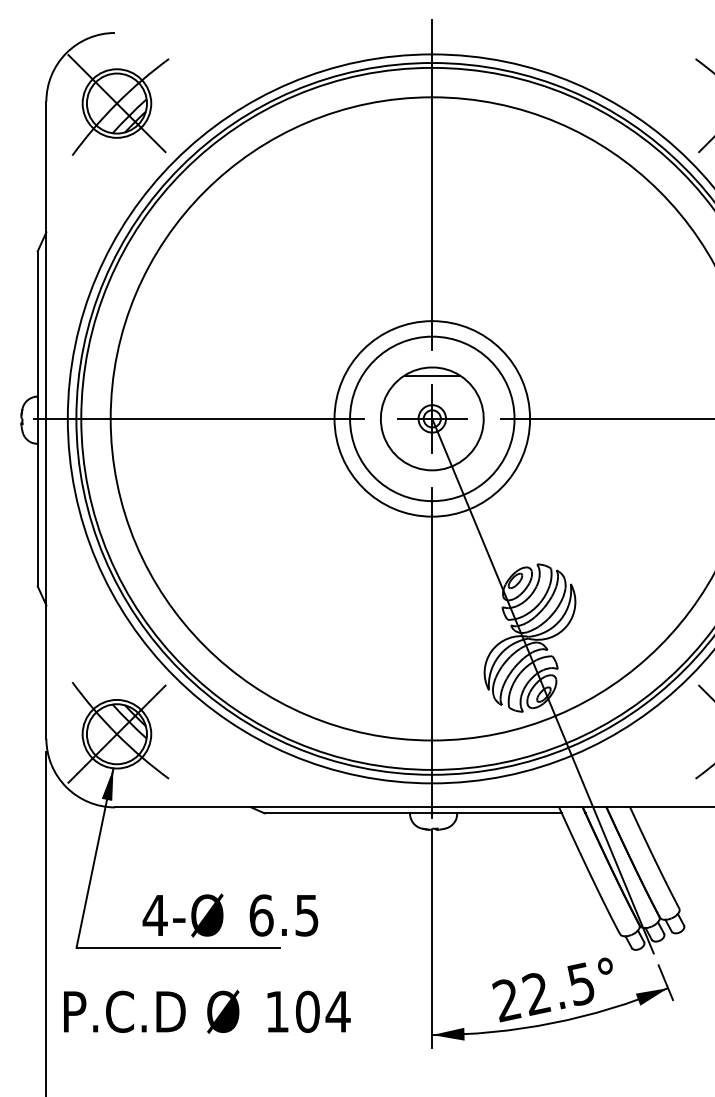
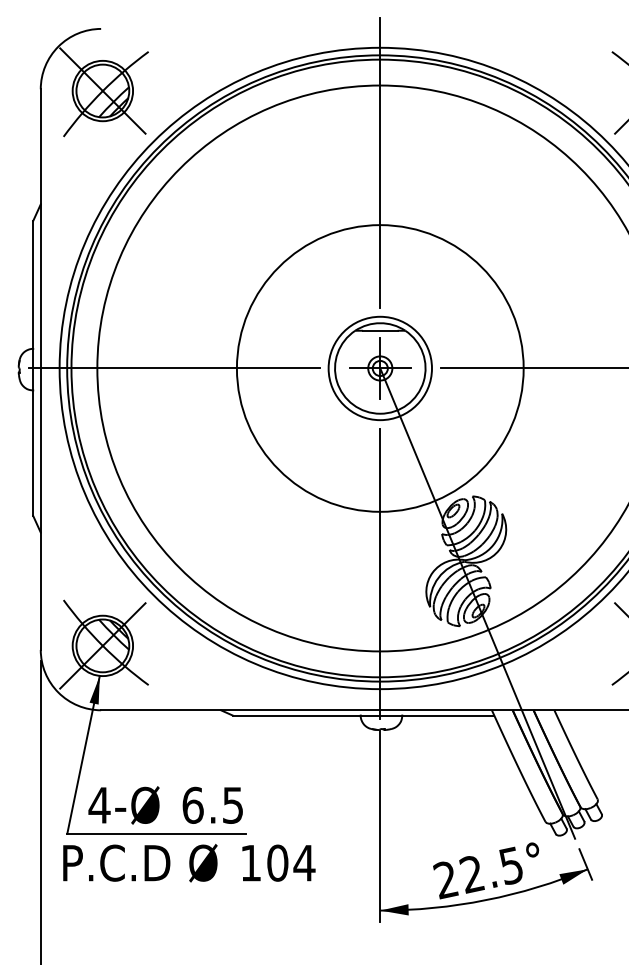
circle: (431, 418) -> (379, 368), size x1.67
circle: (432, 418) -> (380, 368), size x0.71
text: (230, 915) -> (165, 805), moved
text: (207, 1012) -> (189, 863), moved

